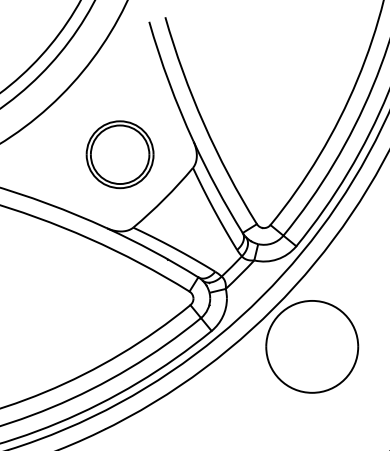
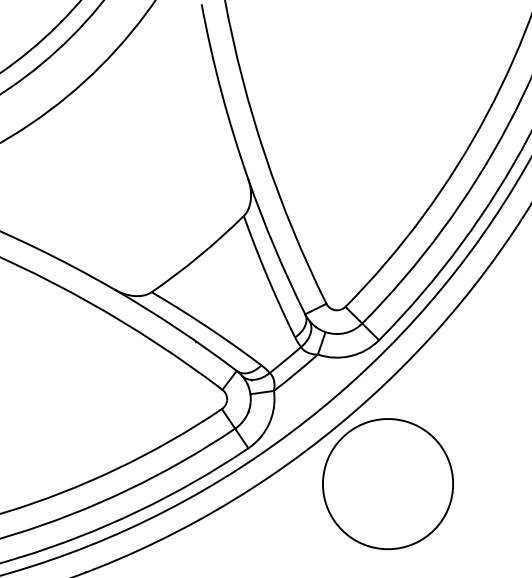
part: (119, 154) -> (142, 187), removed

